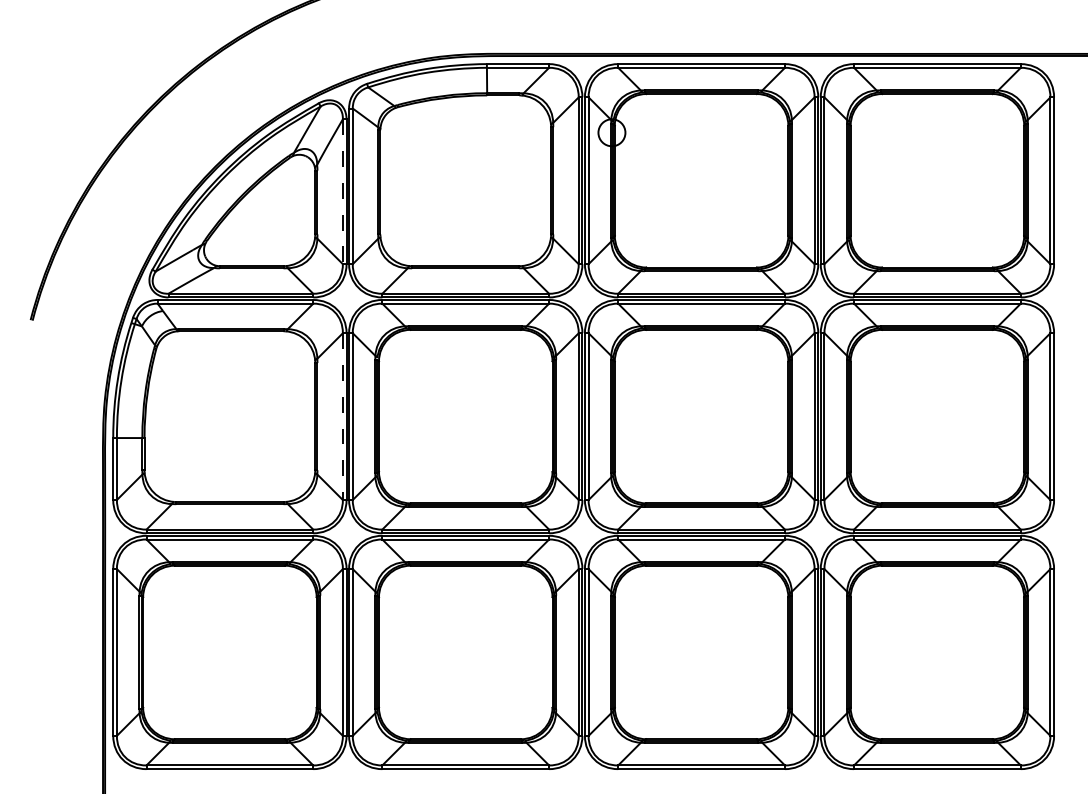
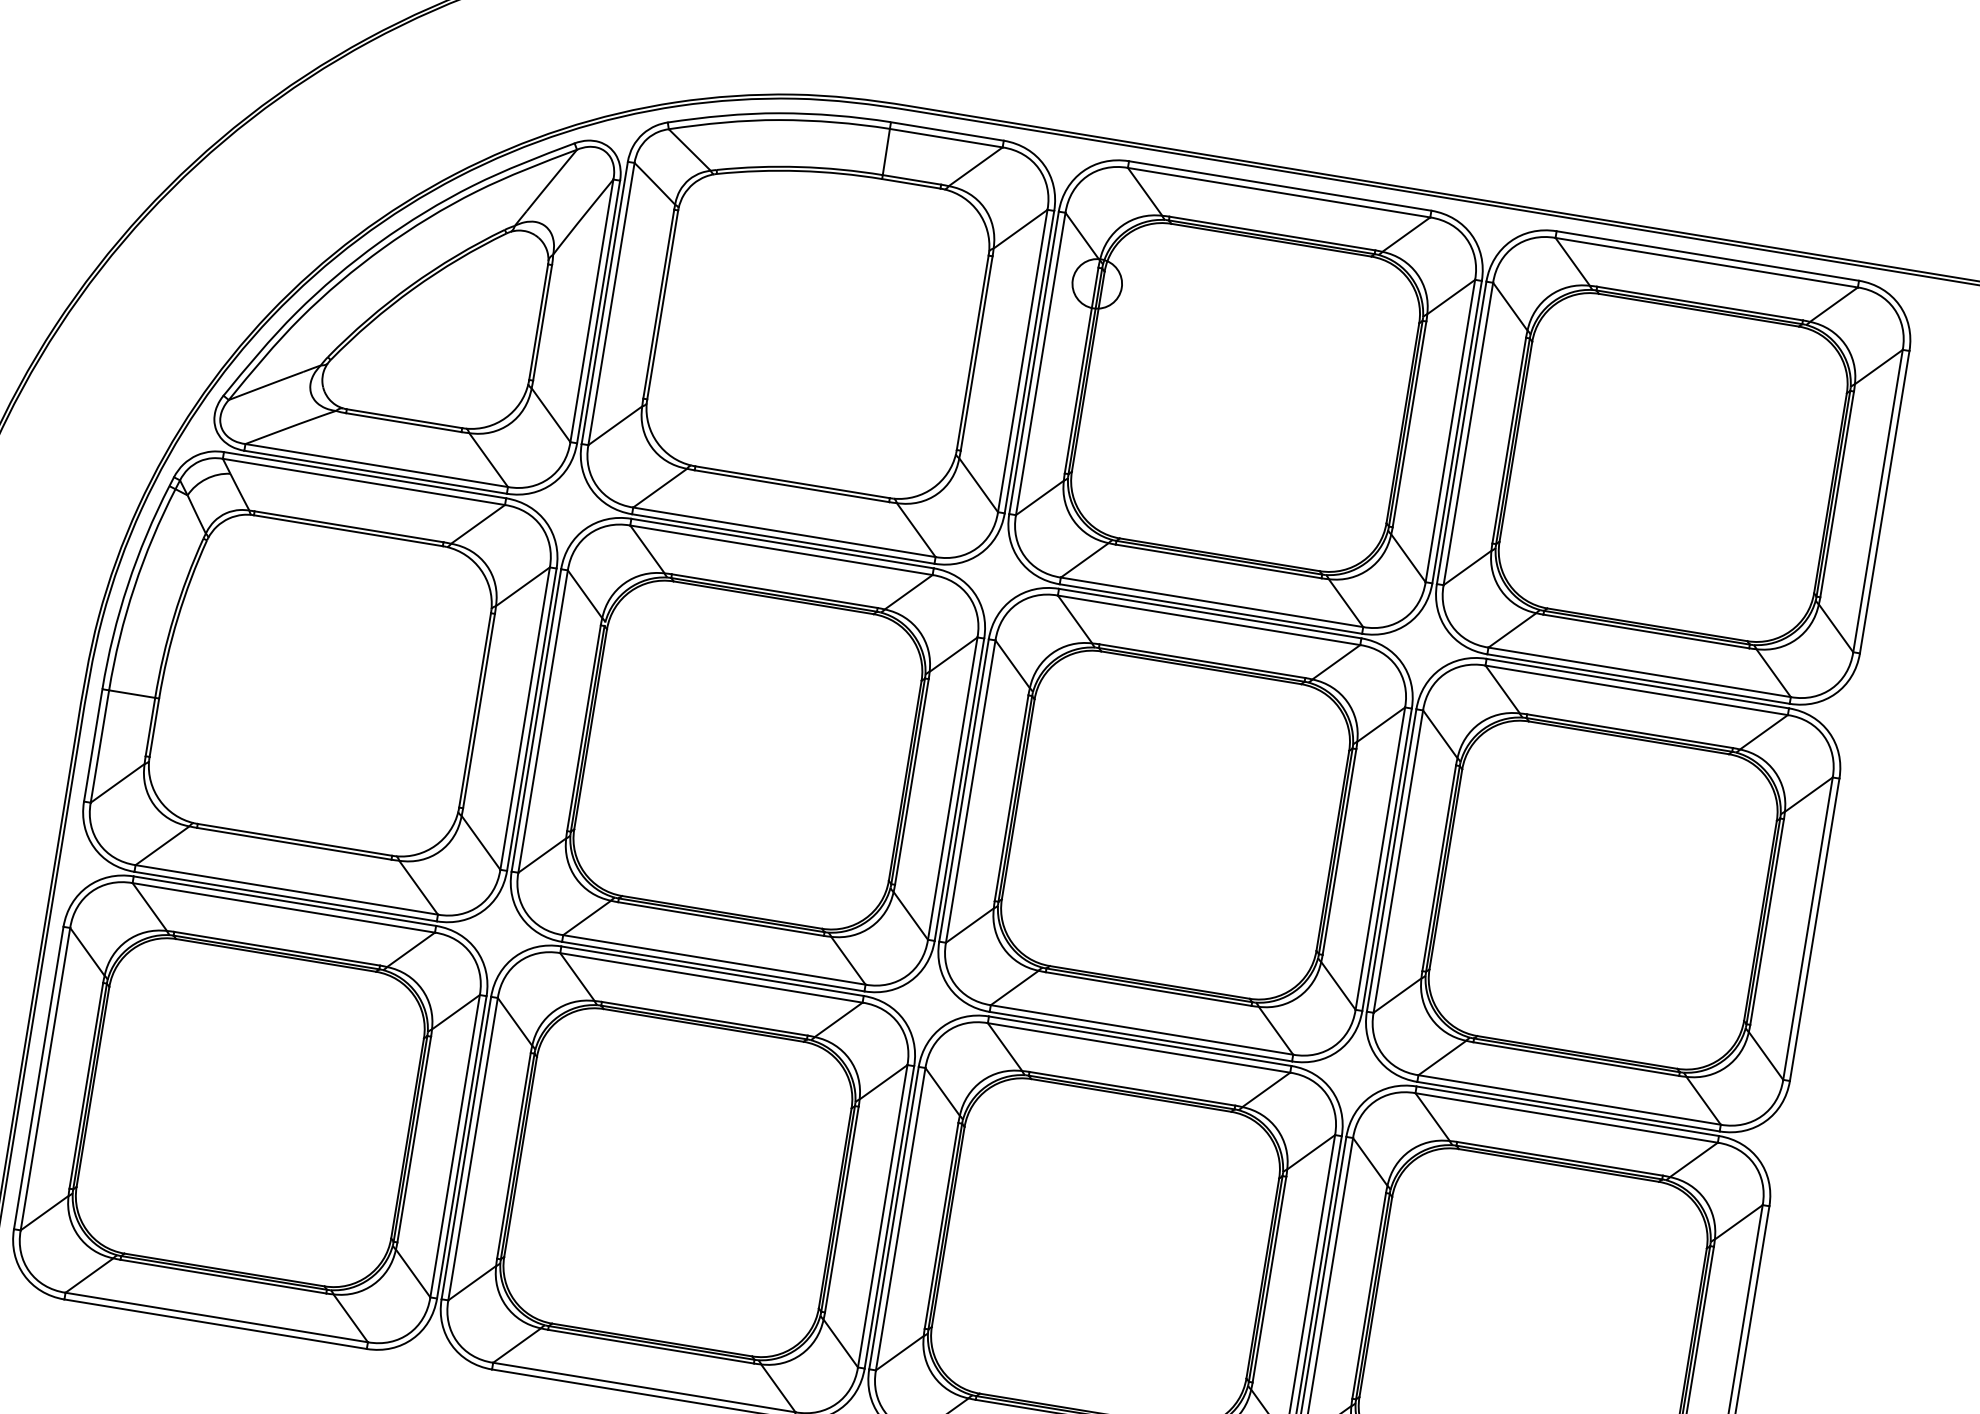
line: (342, 192) -> (591, 312), dashed -> solid
line: (342, 417) -> (524, 720), dashed -> solid

